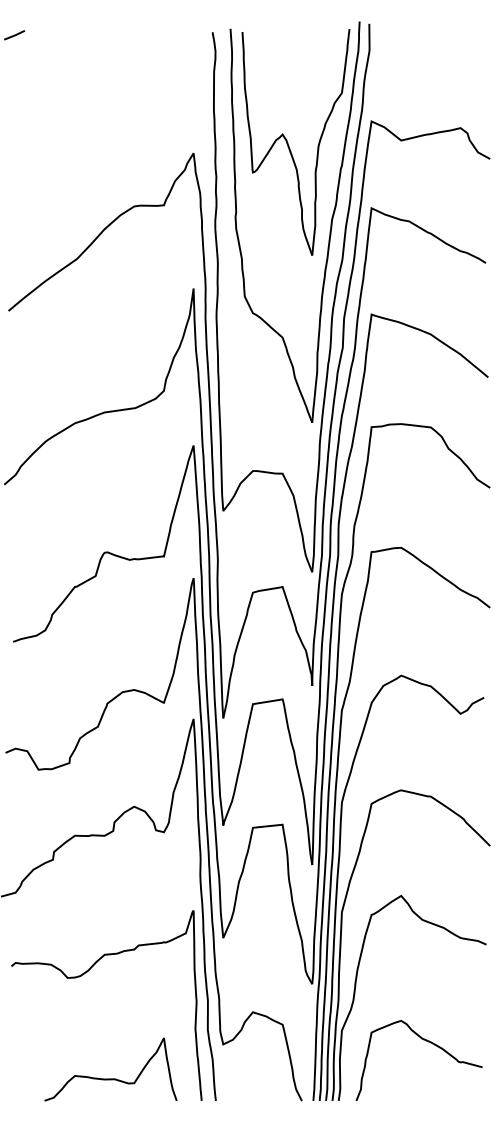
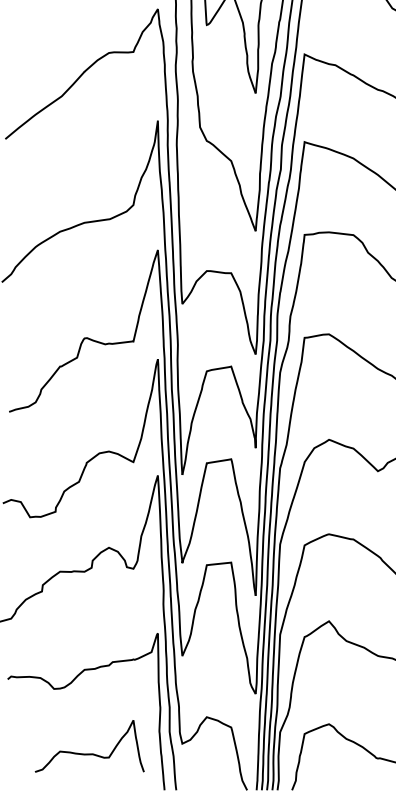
curve: (110, 1078) -> (89, 753), moved

